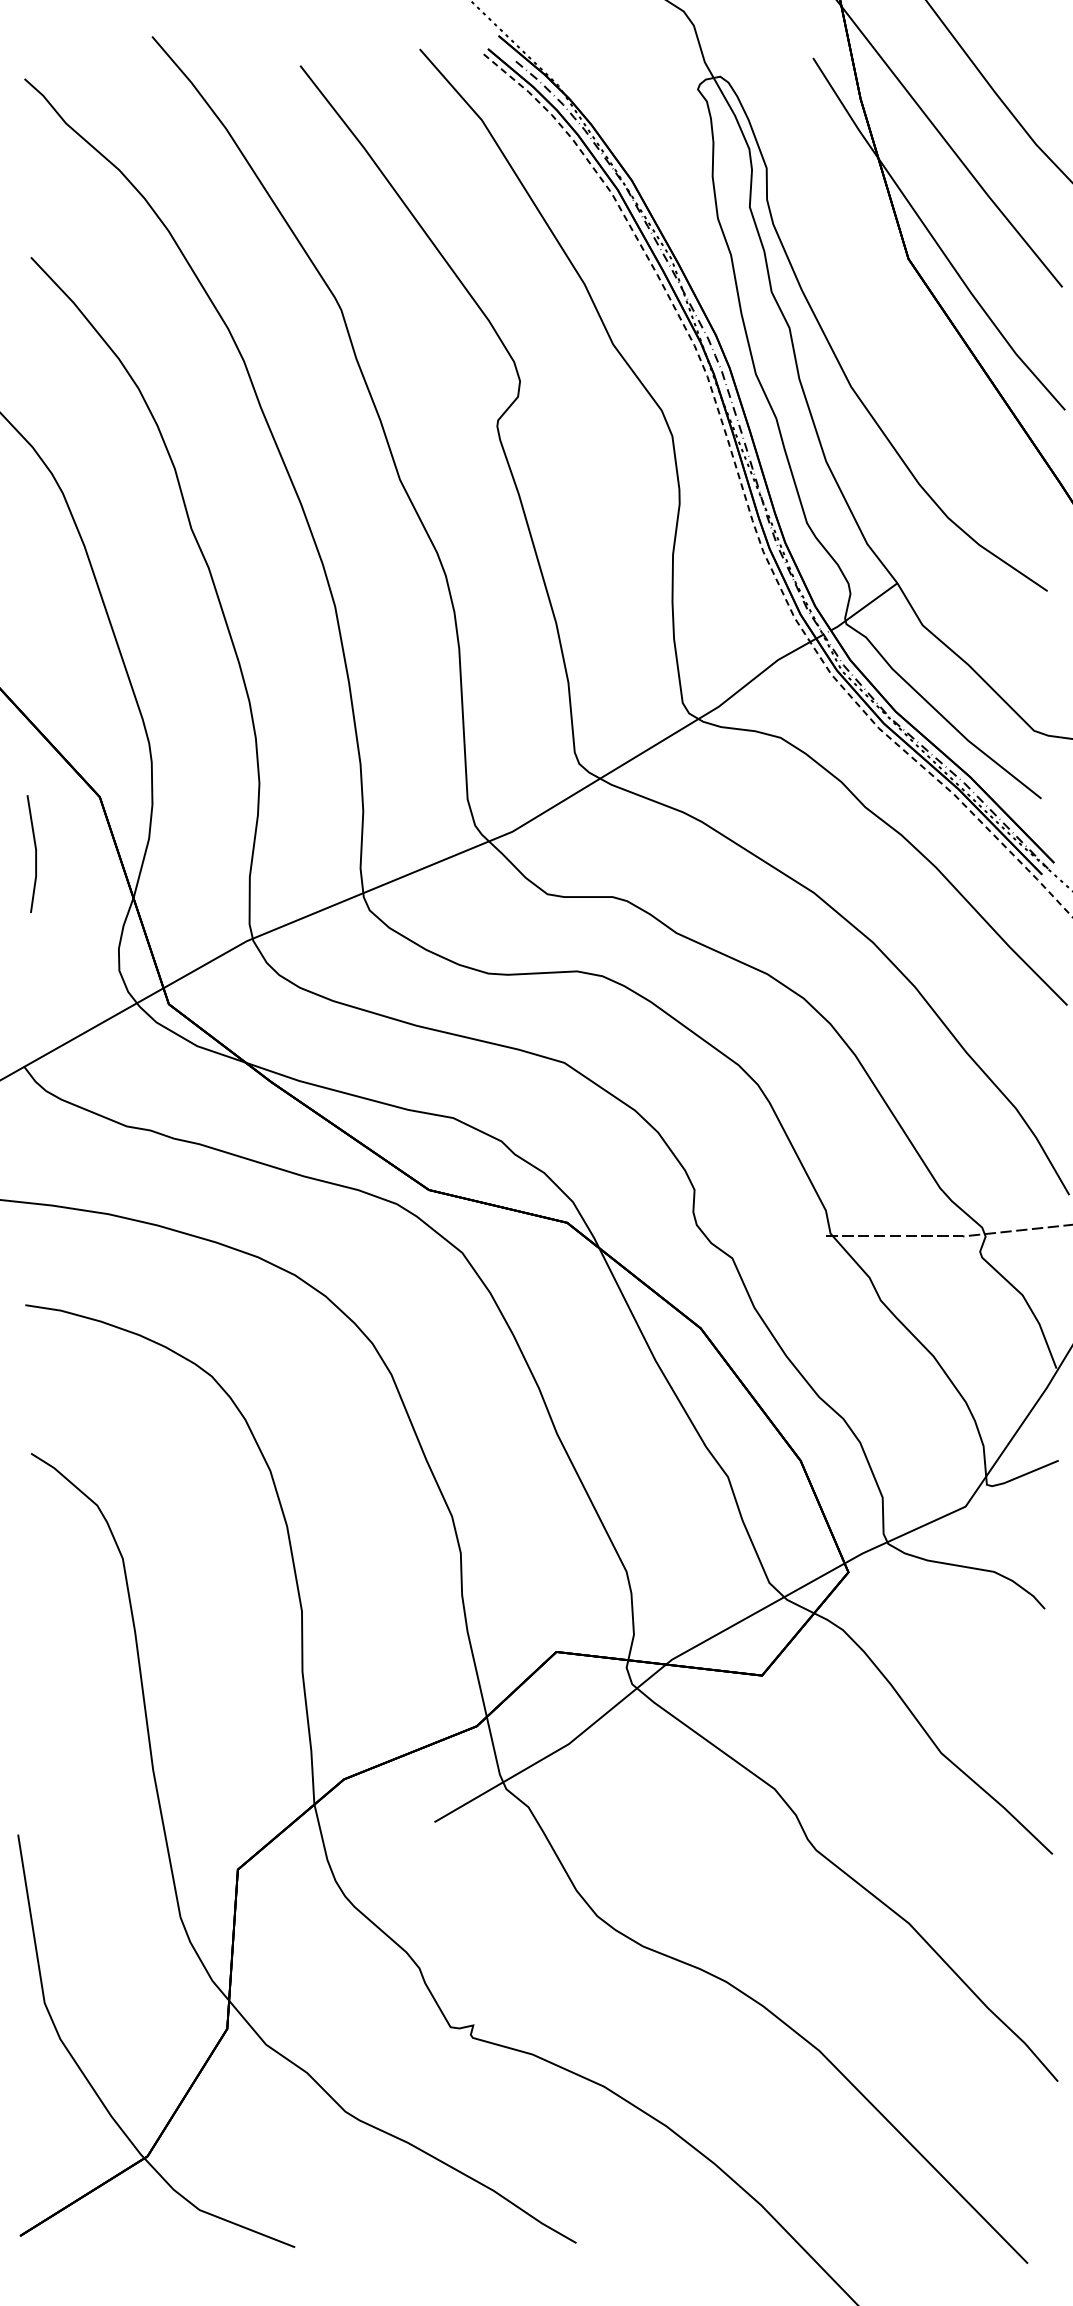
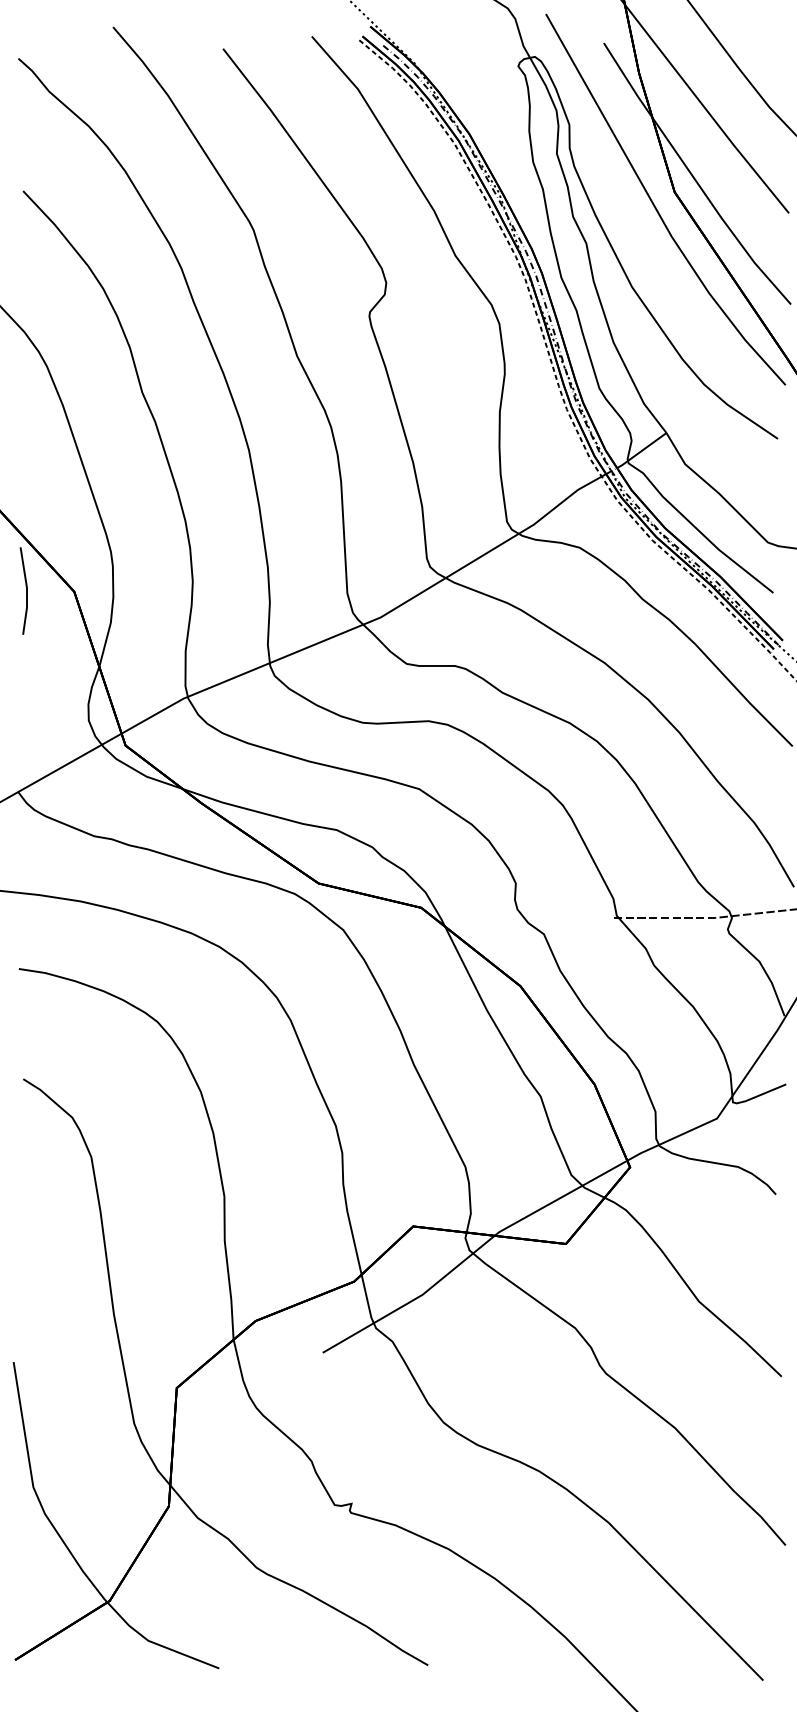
line: (882, 276) -> (655, 205), added
line: (35, 853) -> (26, 590), moved

